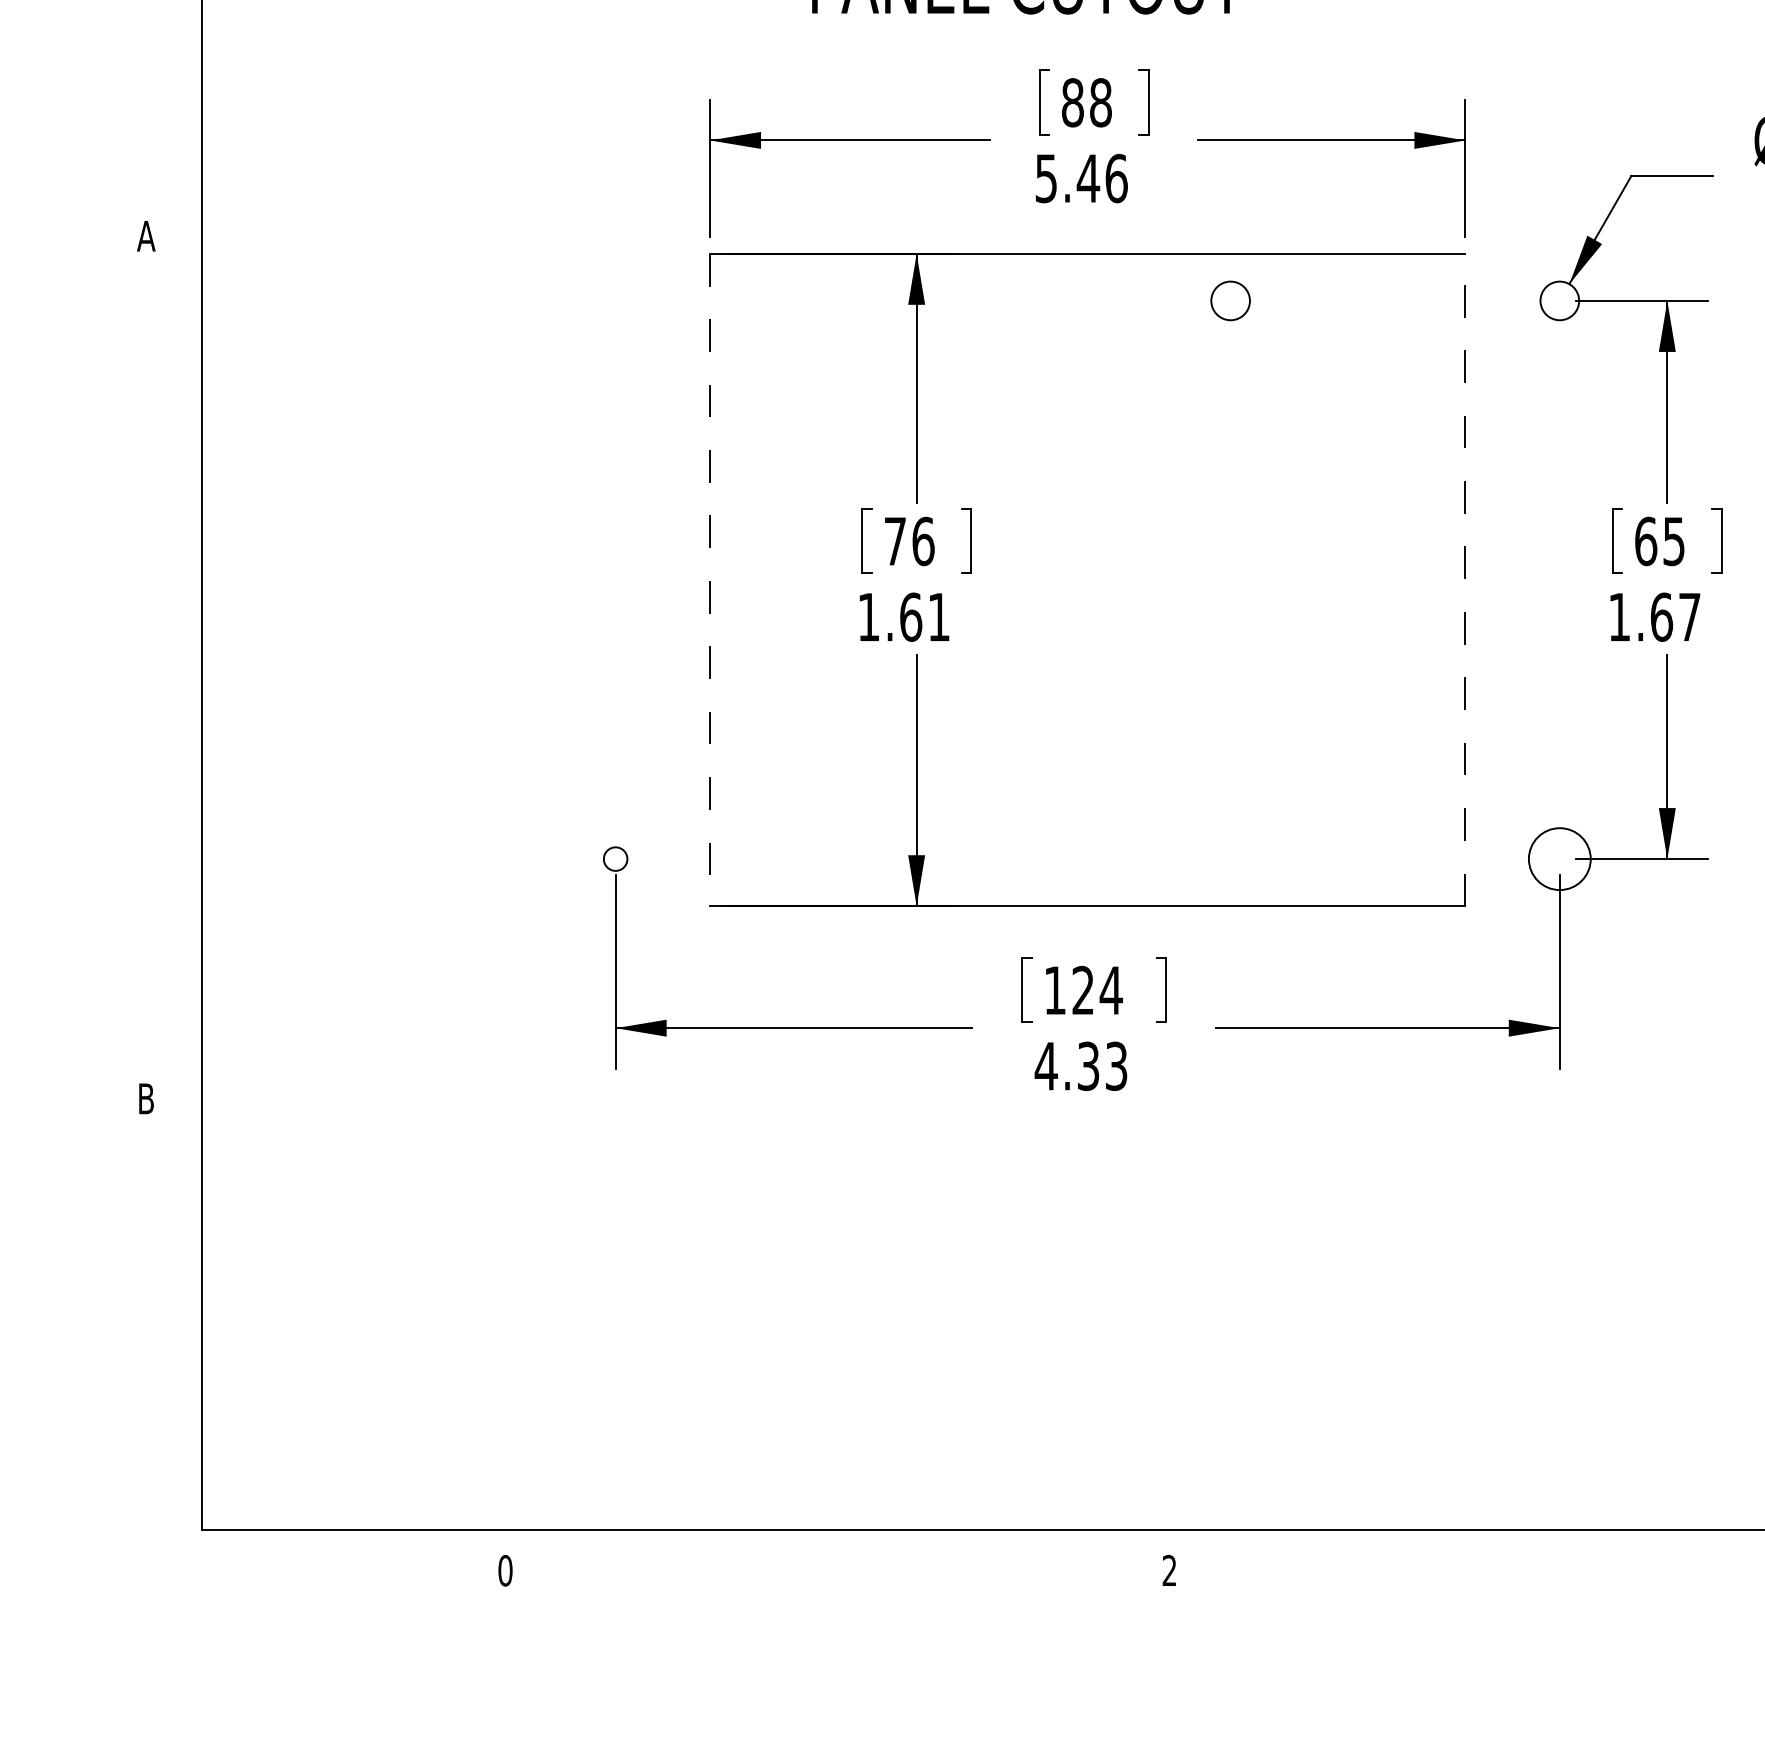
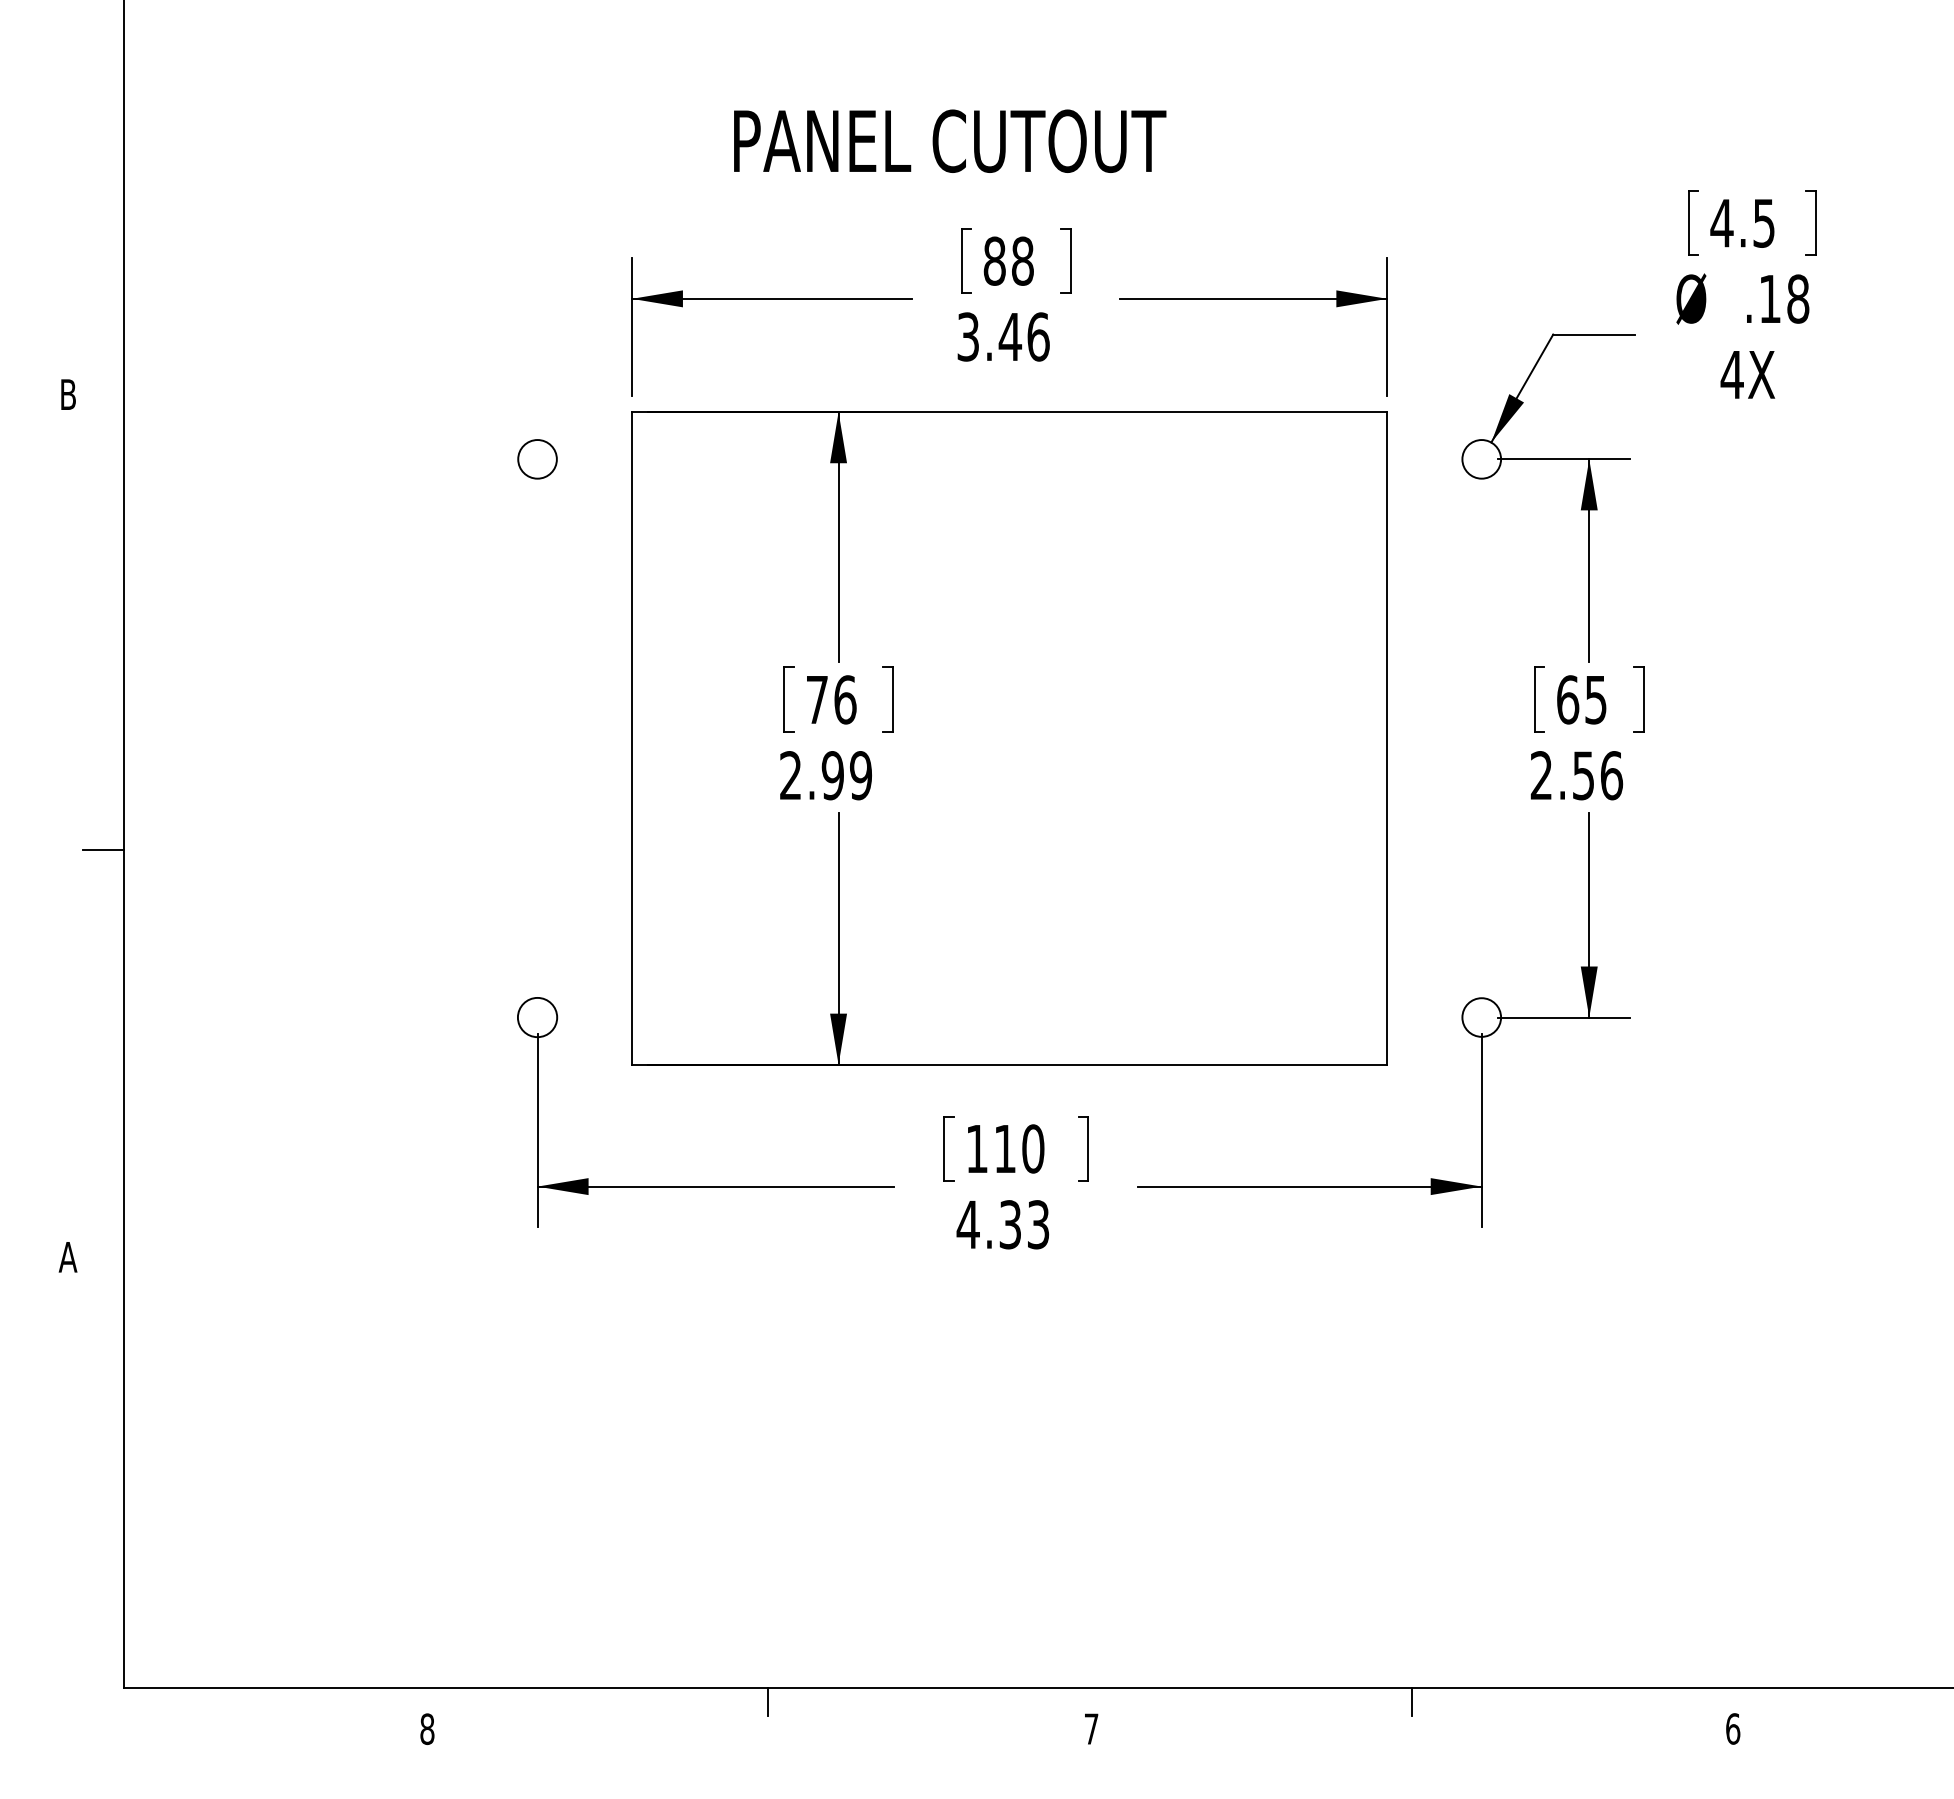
text: (1046, 178) -> (968, 336), 5.46 -> 3.46
text: (145, 236) -> (67, 394), A -> B
circle: (1230, 301) -> (537, 459), moved
line: (1465, 579) -> (1387, 737), dashed -> solid
line: (709, 580) -> (631, 738), dashed -> solid
text: (903, 617) -> (825, 775), 1.61 -> 2.99
text: (1654, 617) -> (1576, 775), 1.67 -> 2.56
line: (181, 691) -> (103, 849), added
circle: (615, 859) -> (537, 1017), size x1.67
circle: (1559, 859) -> (1481, 1017), size x0.62
text: (1097, 990) -> (1019, 1148), 124 -> 110
text: (145, 1099) -> (67, 1257), B -> A
line: (845, 1543) -> (767, 1701), added
line: (1489, 1543) -> (1411, 1701), added
text: (1169, 1570) -> (1091, 1728), 2 -> 7
text: (505, 1571) -> (427, 1729), 0 -> 8

